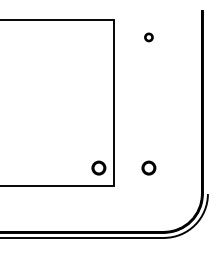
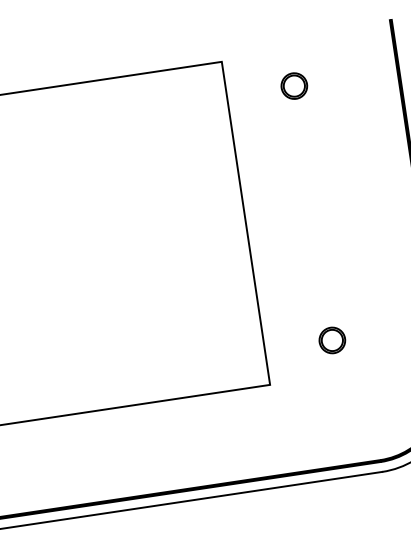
circle: (148, 37) -> (293, 86), size x1.67
circle: (98, 167) -> (234, 353), removed

